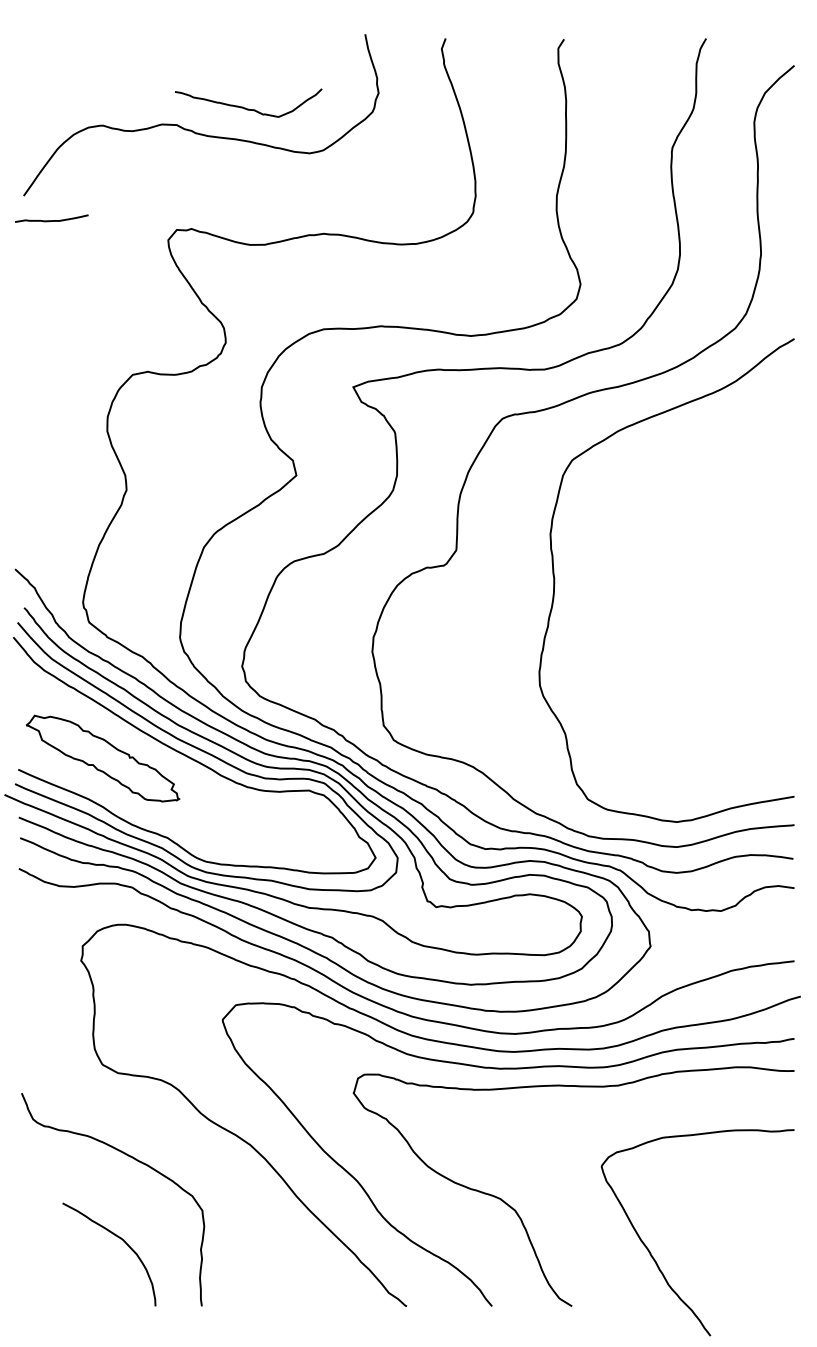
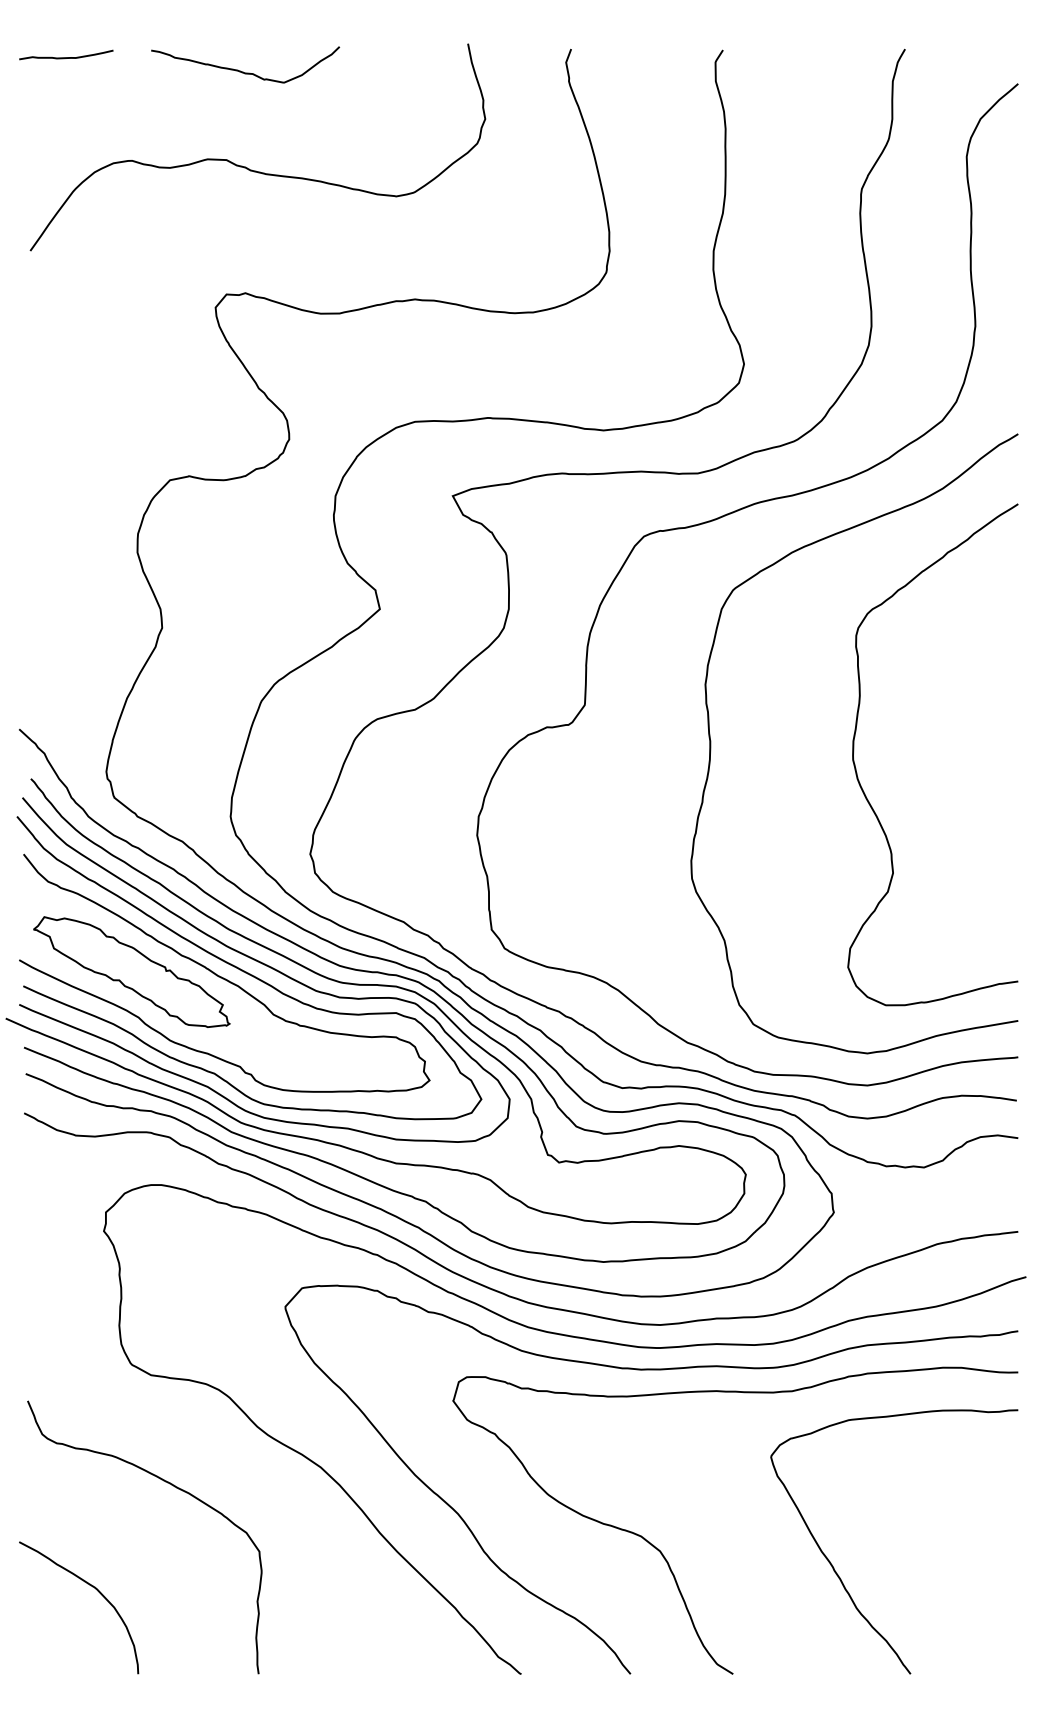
curve: (246, 108) -> (243, 71), moved
curve: (51, 220) -> (66, 57), moved
curve: (669, 602) -> (857, 772), added
curve: (172, 762) -> (221, 976), added
curve: (119, 1238) -> (92, 1587), moved
curve: (655, 1260) -> (840, 1577), moved

